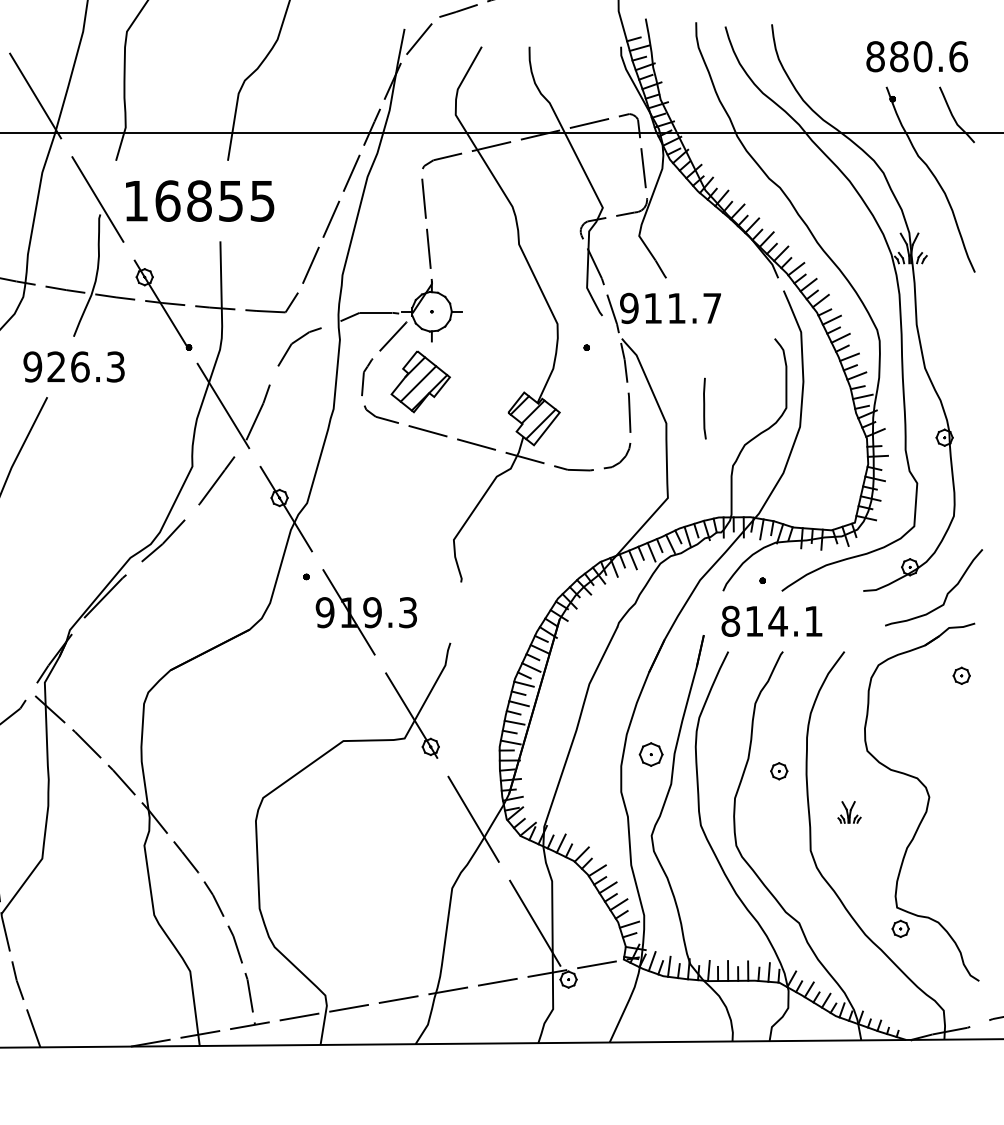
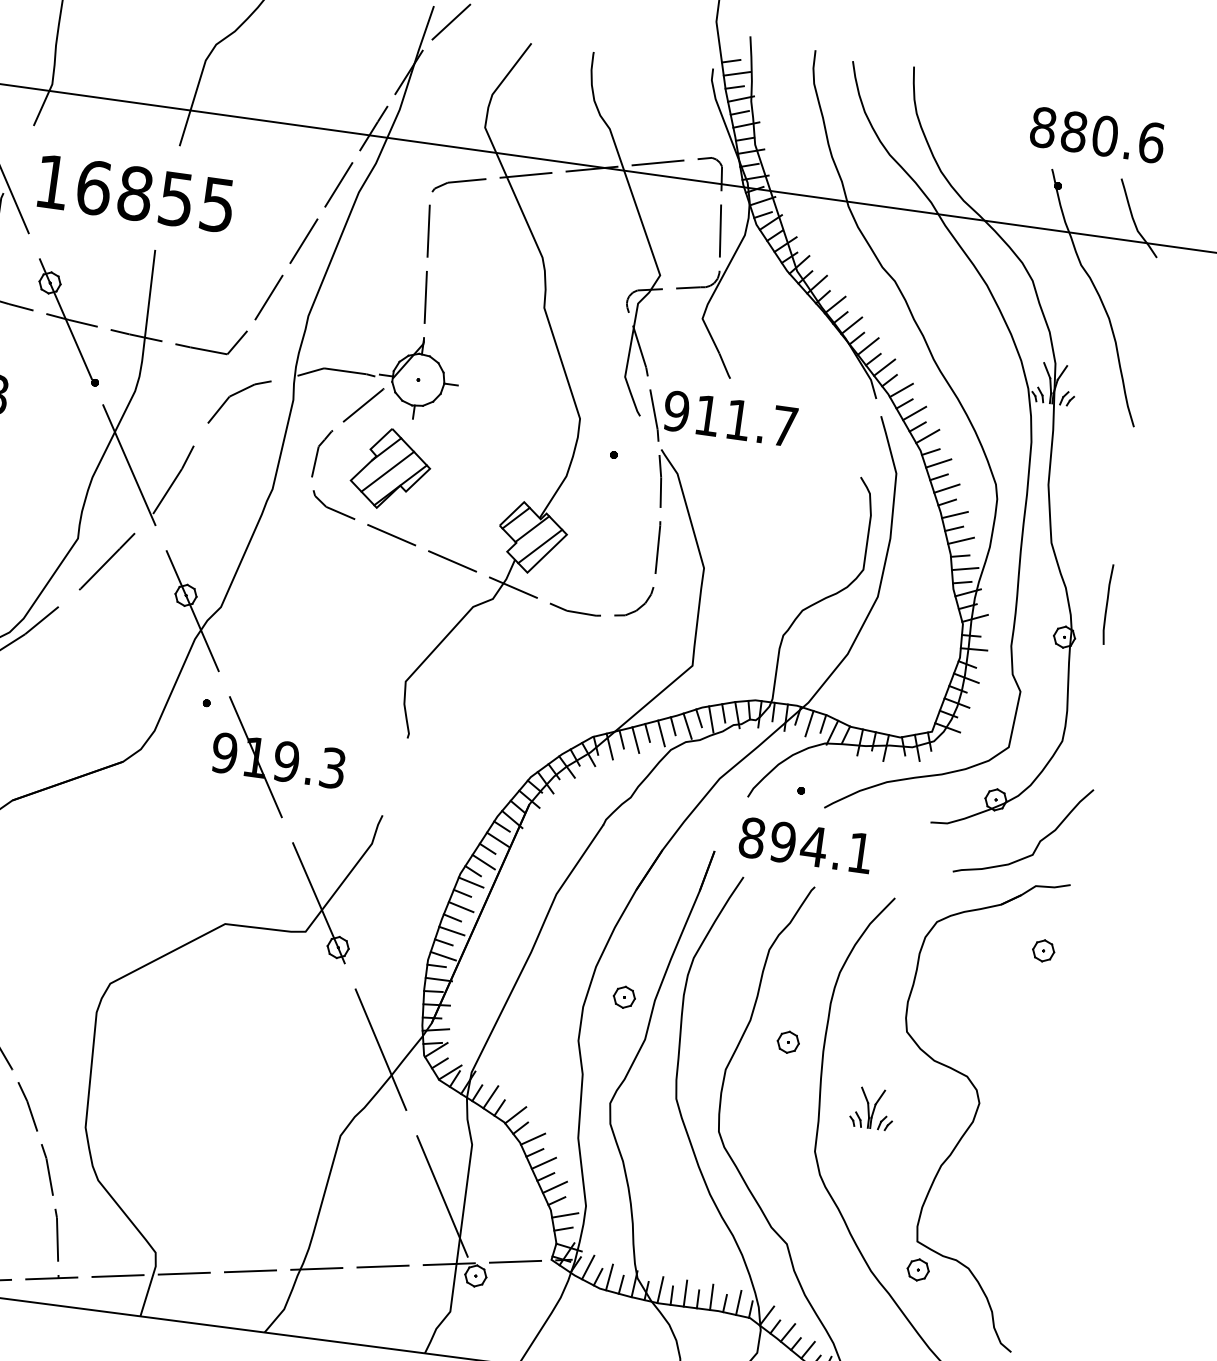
line: (704, 408) -> (1107, 604), moved
text: (754, 620) -> (783, 841), 814.1 -> 894.1
part: (651, 754) -> (624, 997), size x0.71
part: (849, 812) -> (872, 1108), size x1.43

